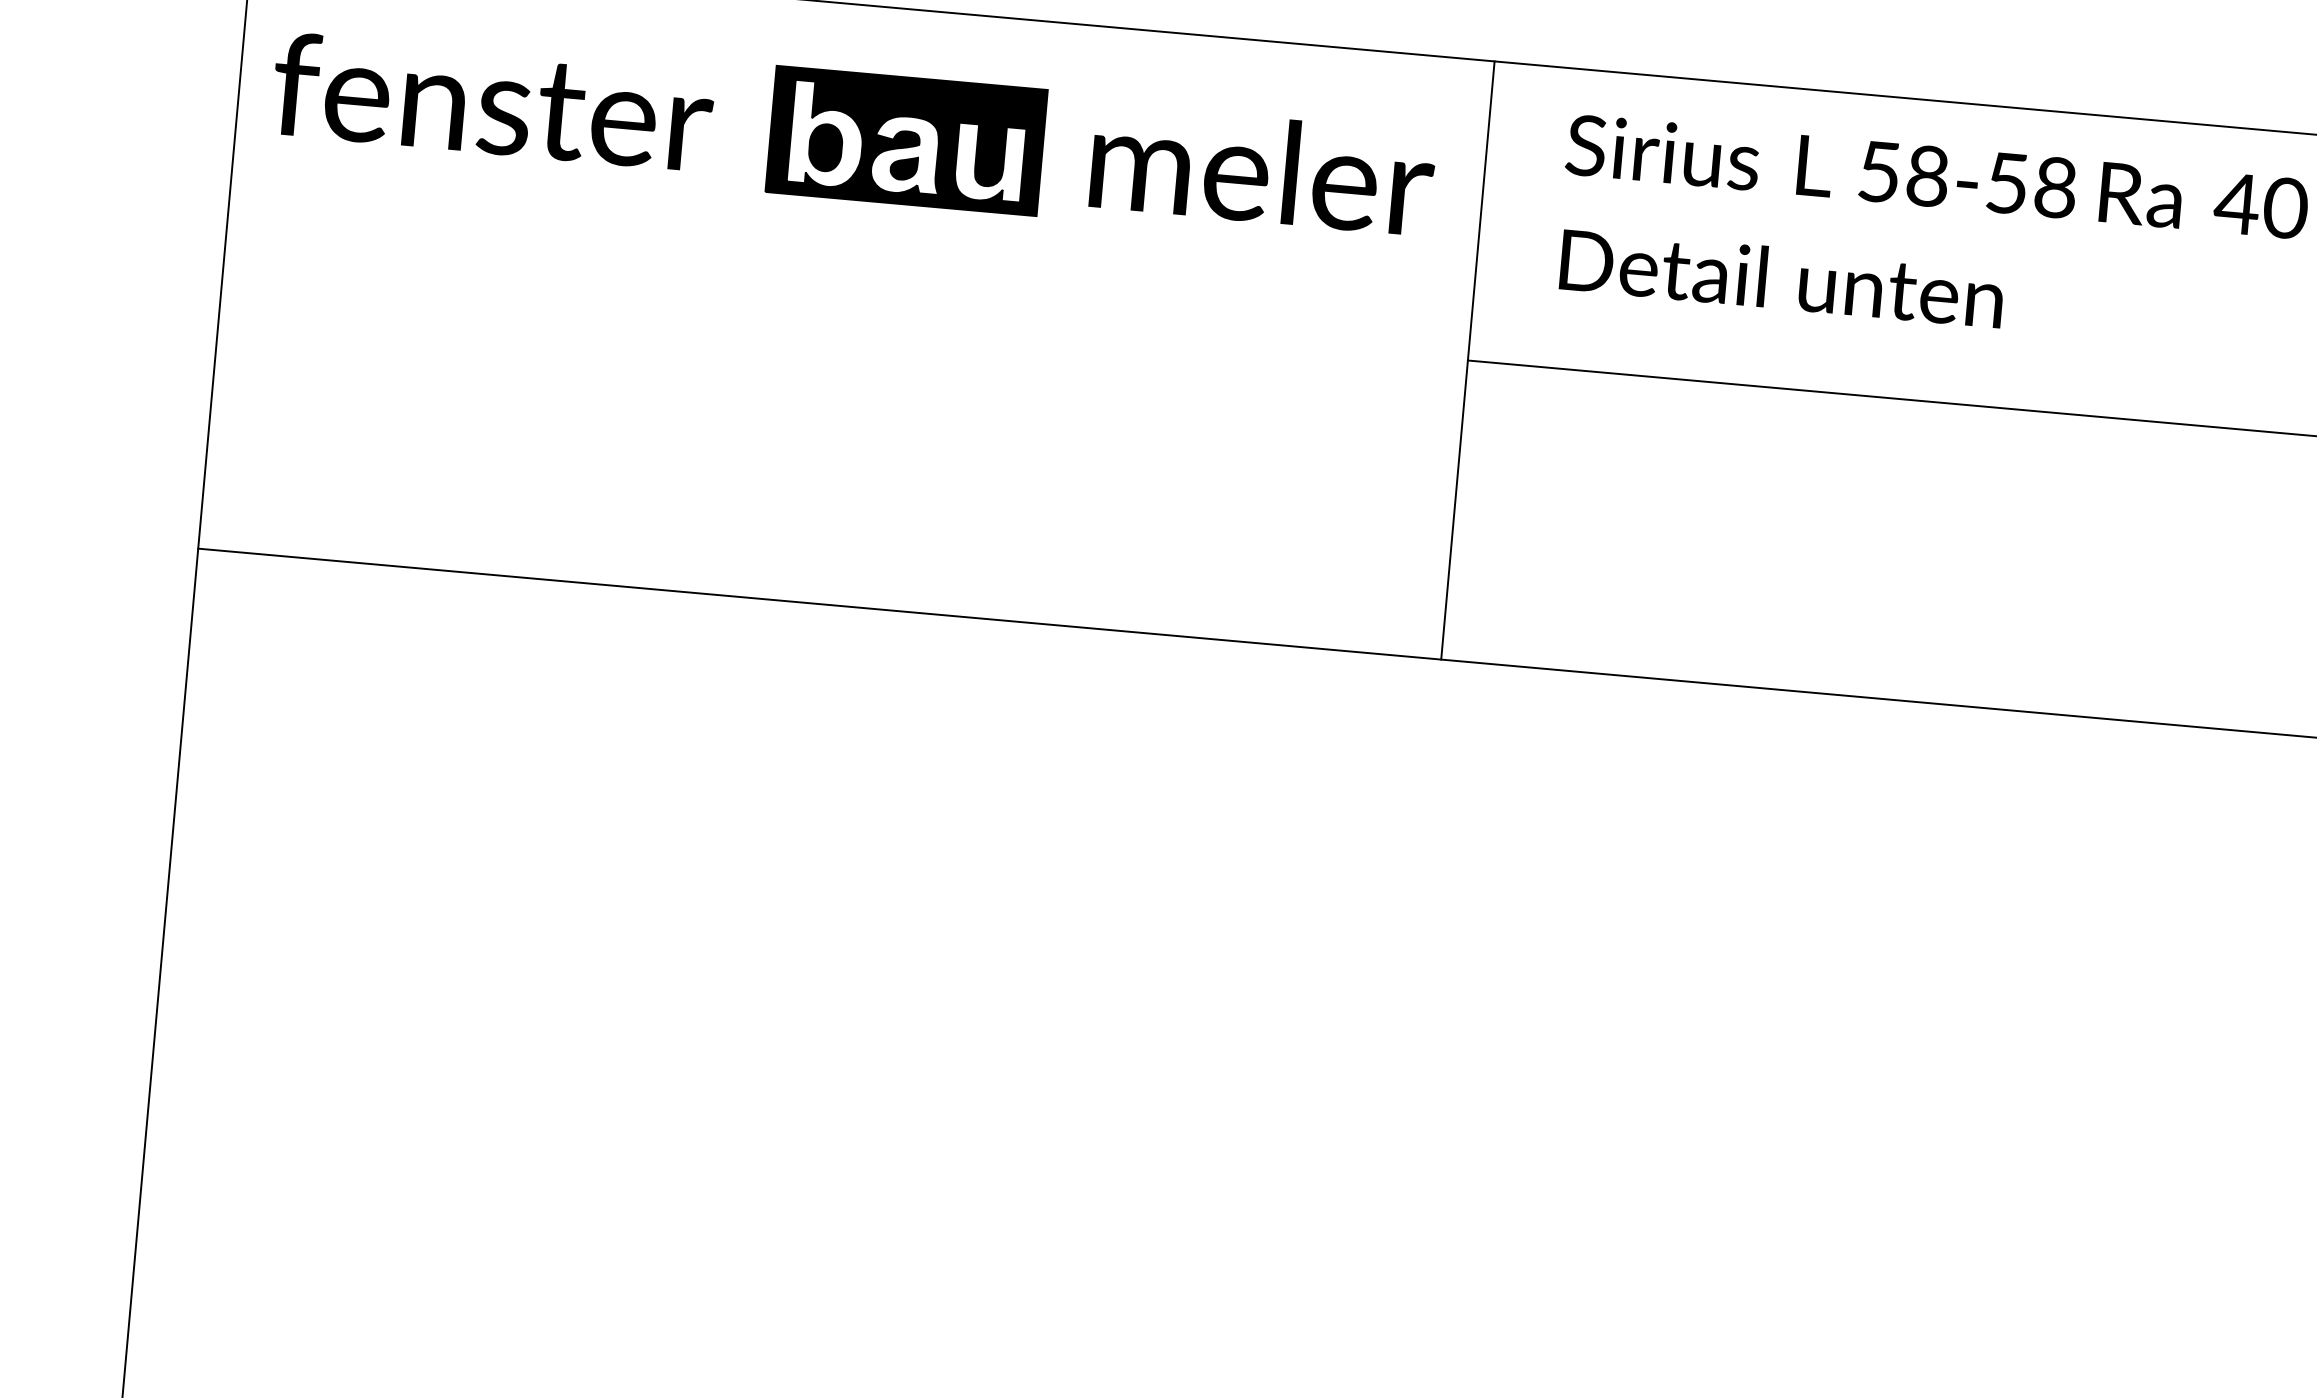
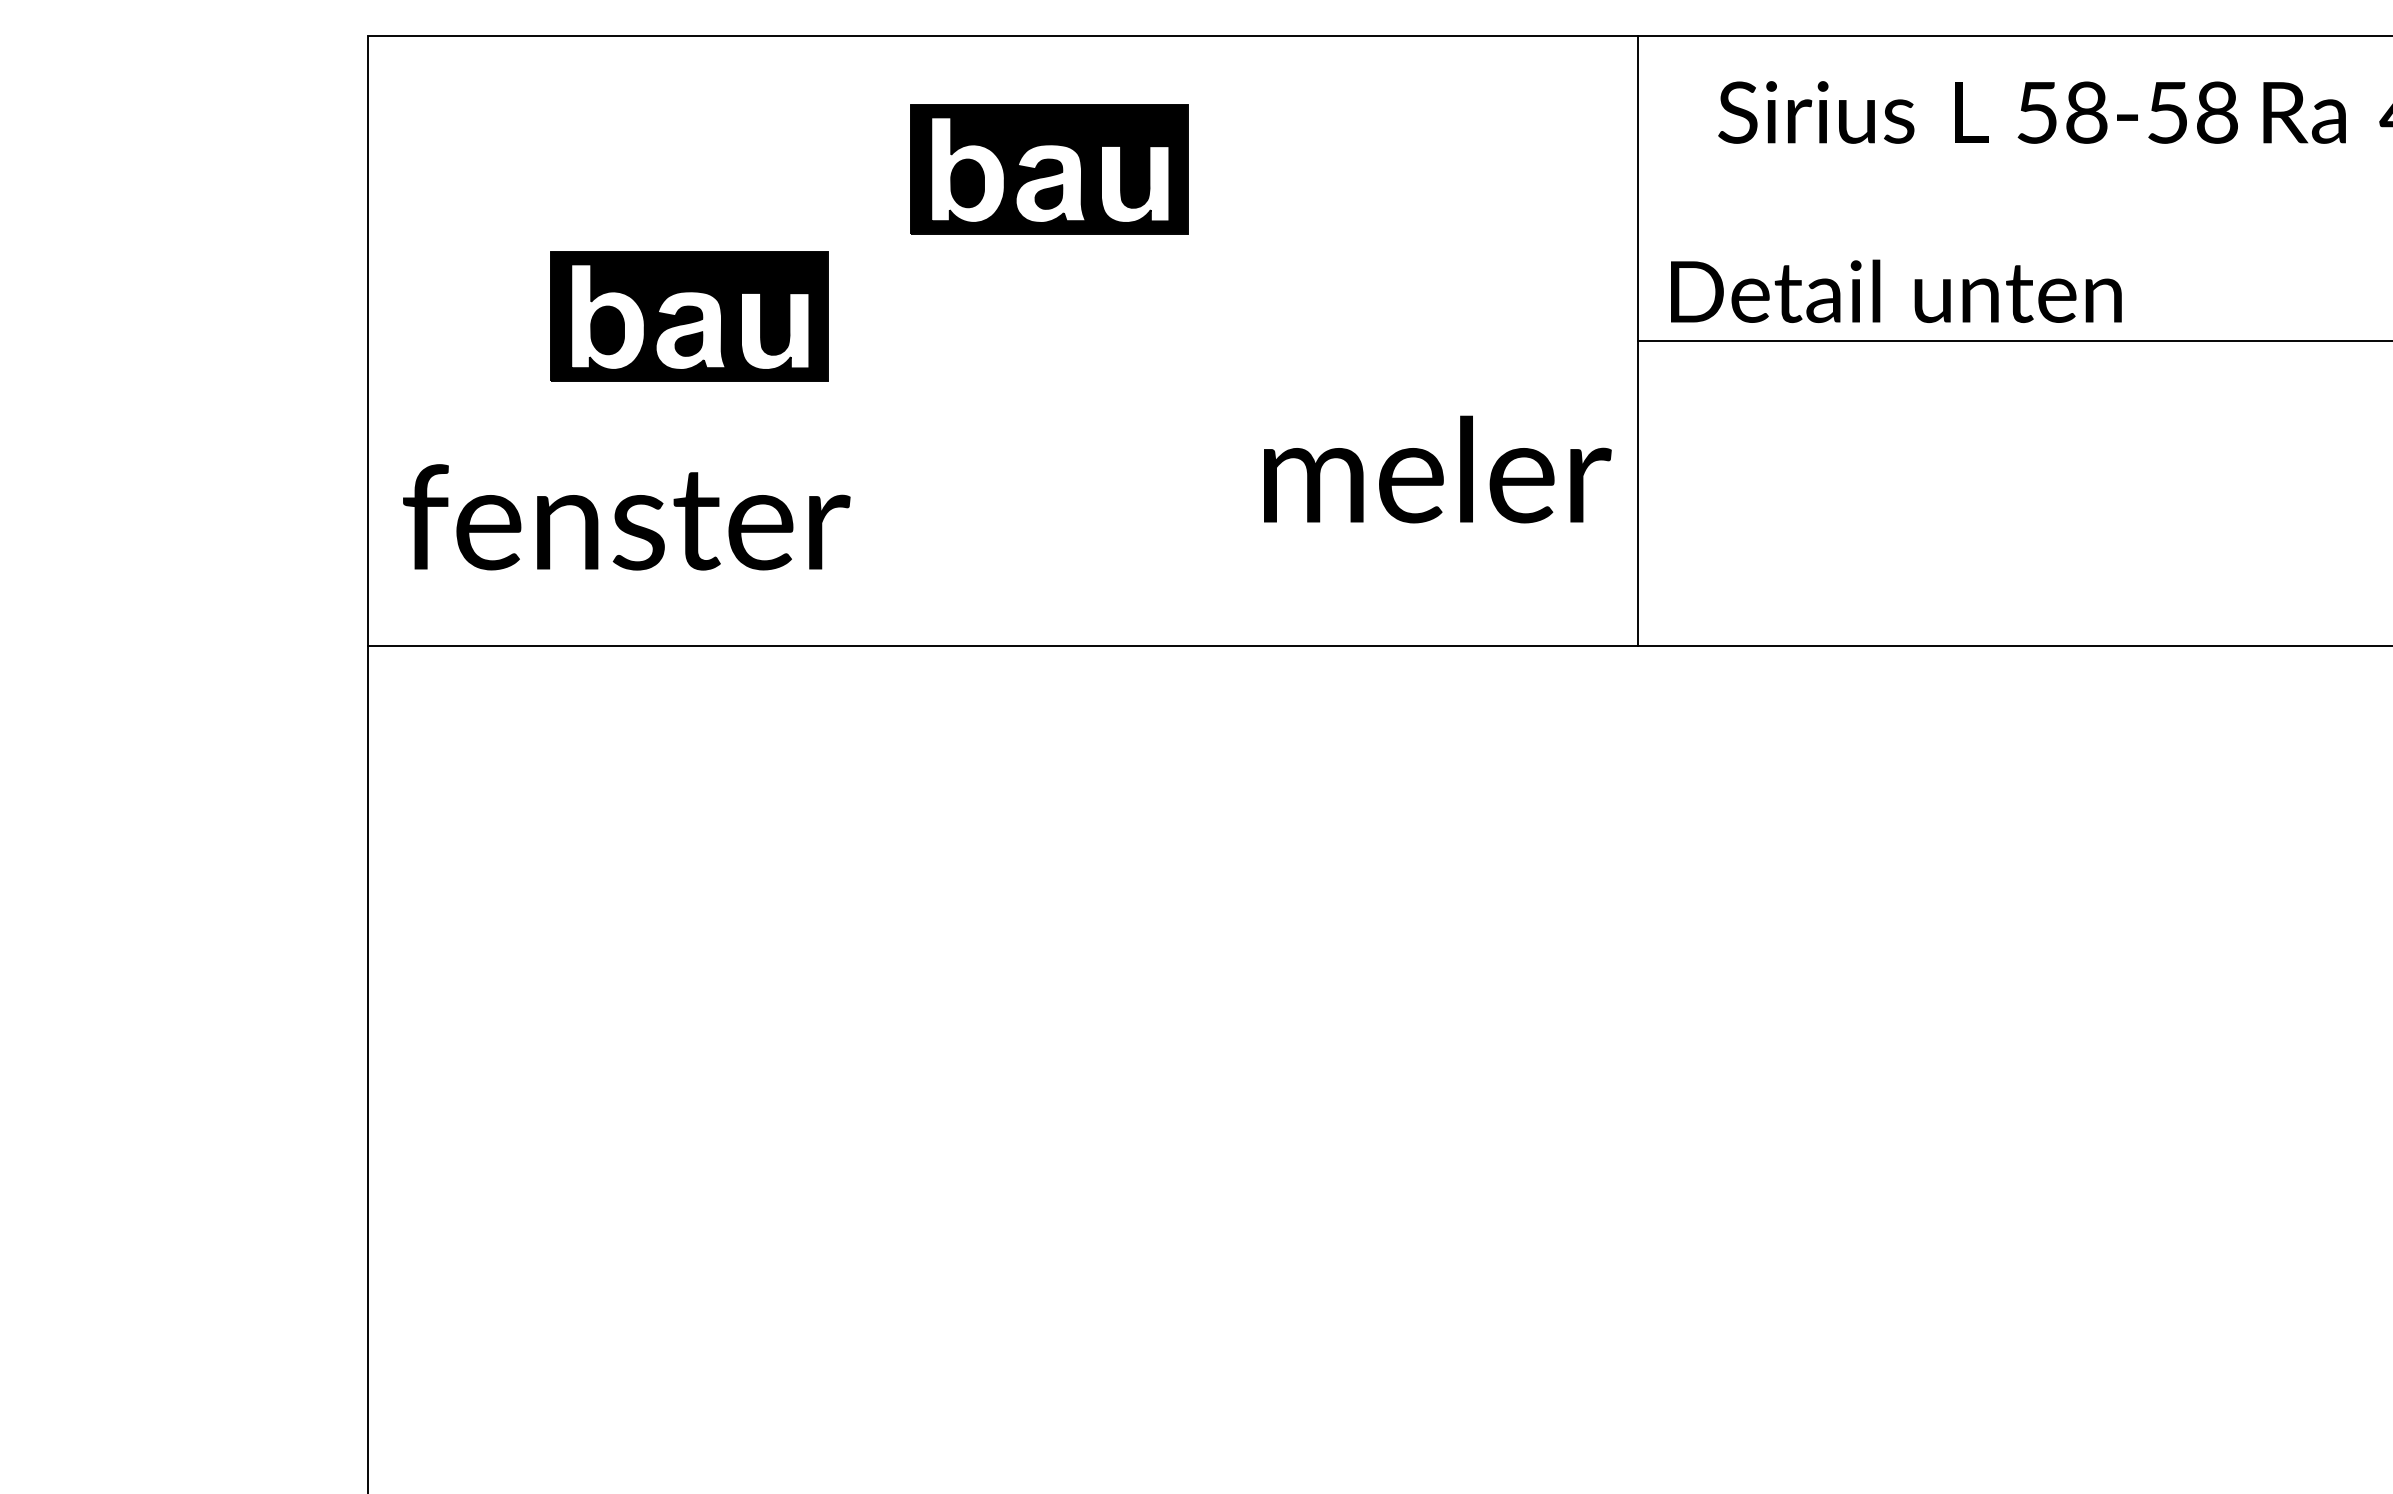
text: (492, 102) -> (626, 517), moved
text: (1262, 170) -> (1437, 469), moved
part: (541, 253) -> (689, 316), added
text: (1782, 277) -> (1896, 290), moved

